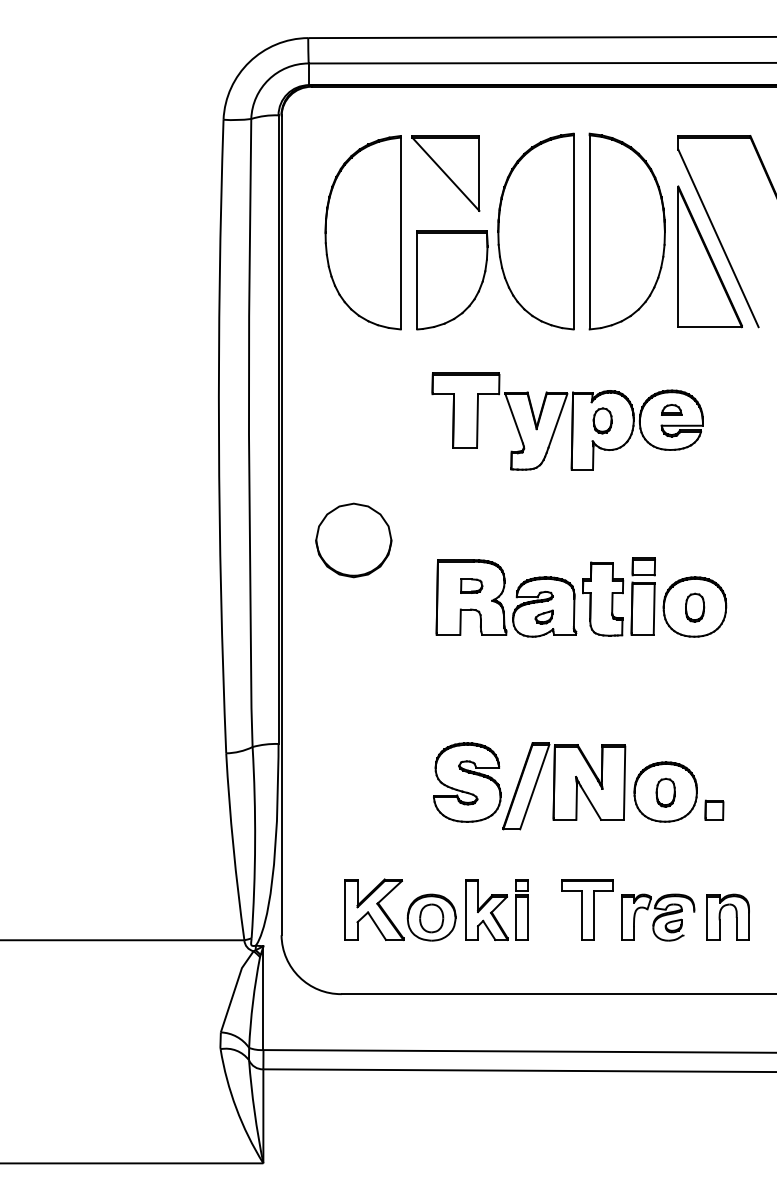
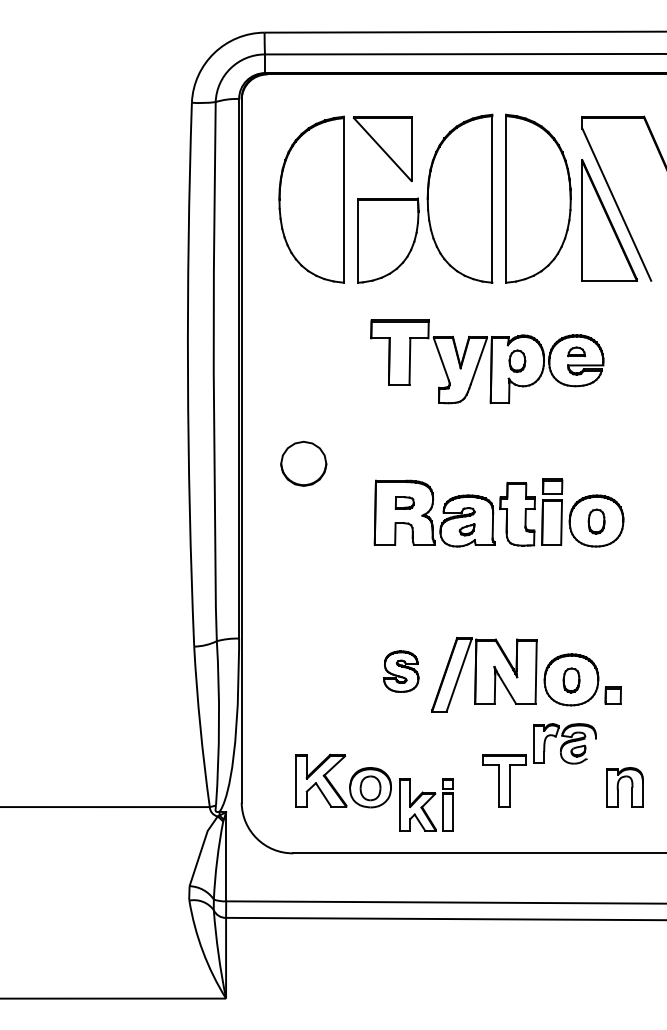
part: (353, 540) -> (303, 463), size x0.7
part: (467, 782) -> (401, 671), size x0.6
part: (496, 909) -> (426, 804), moved
part: (658, 917) -> (565, 743), moved

